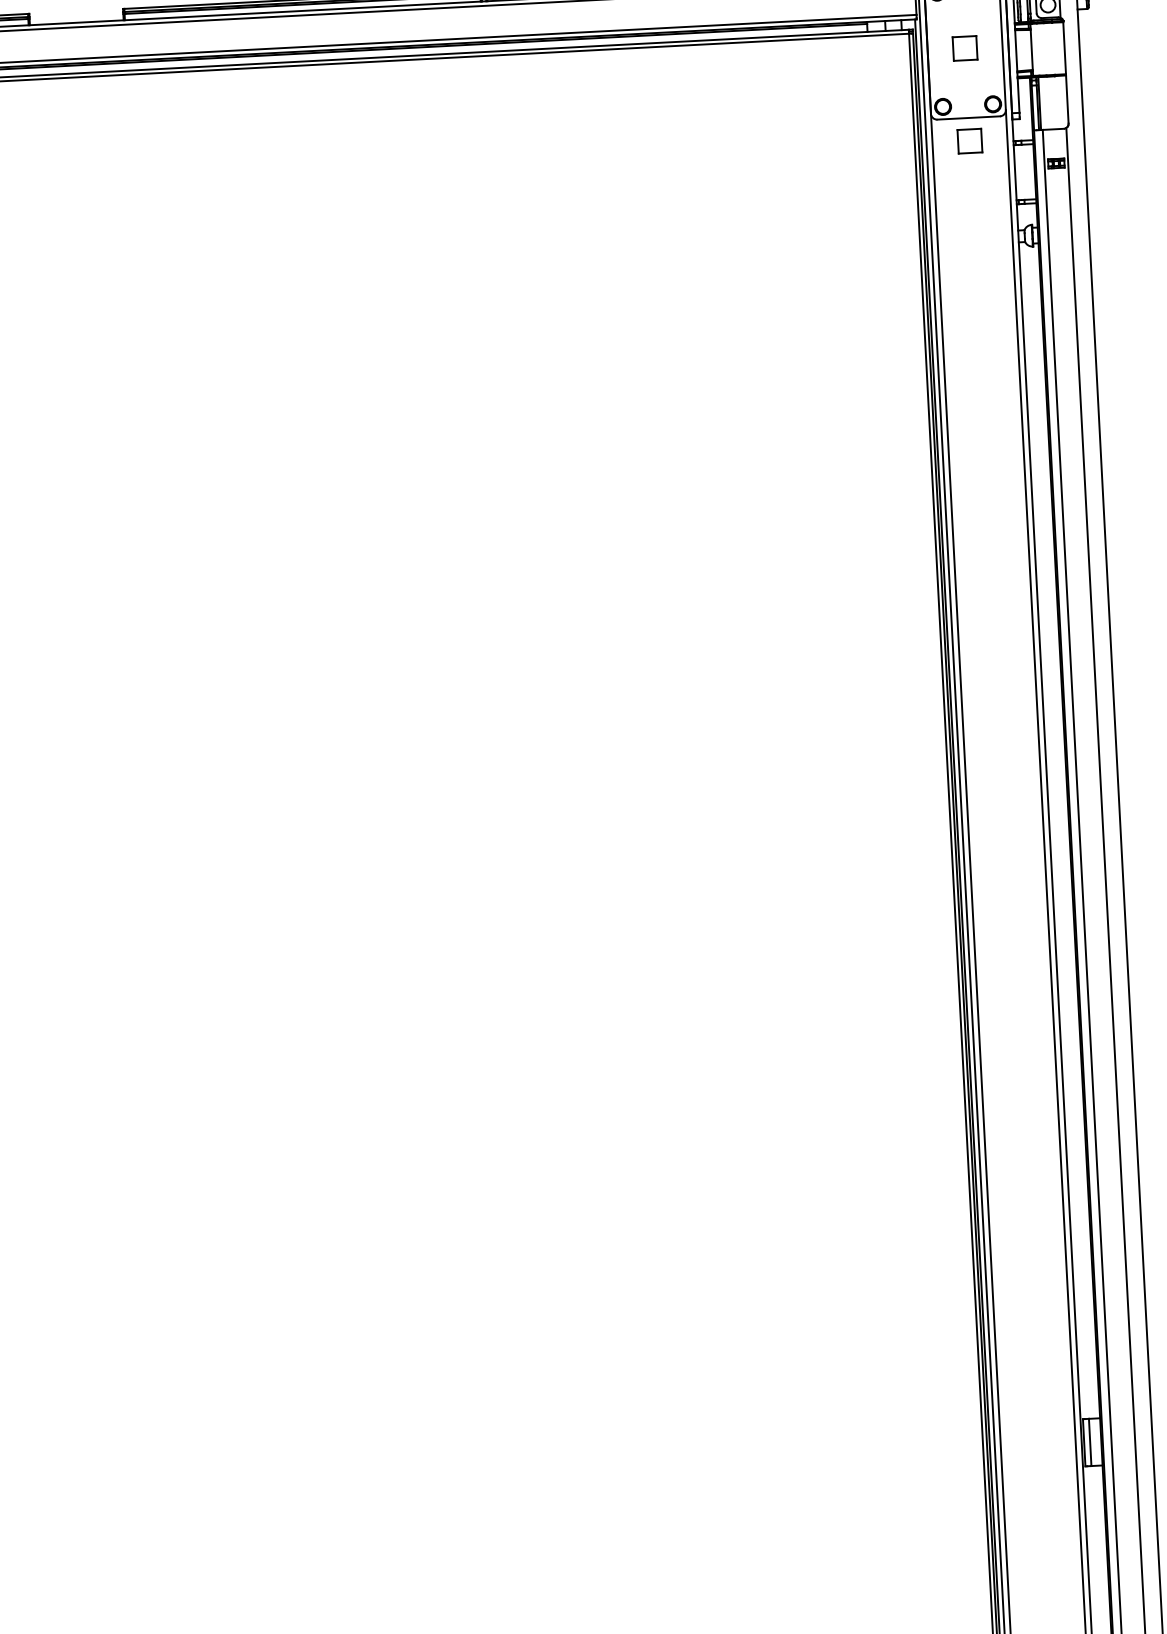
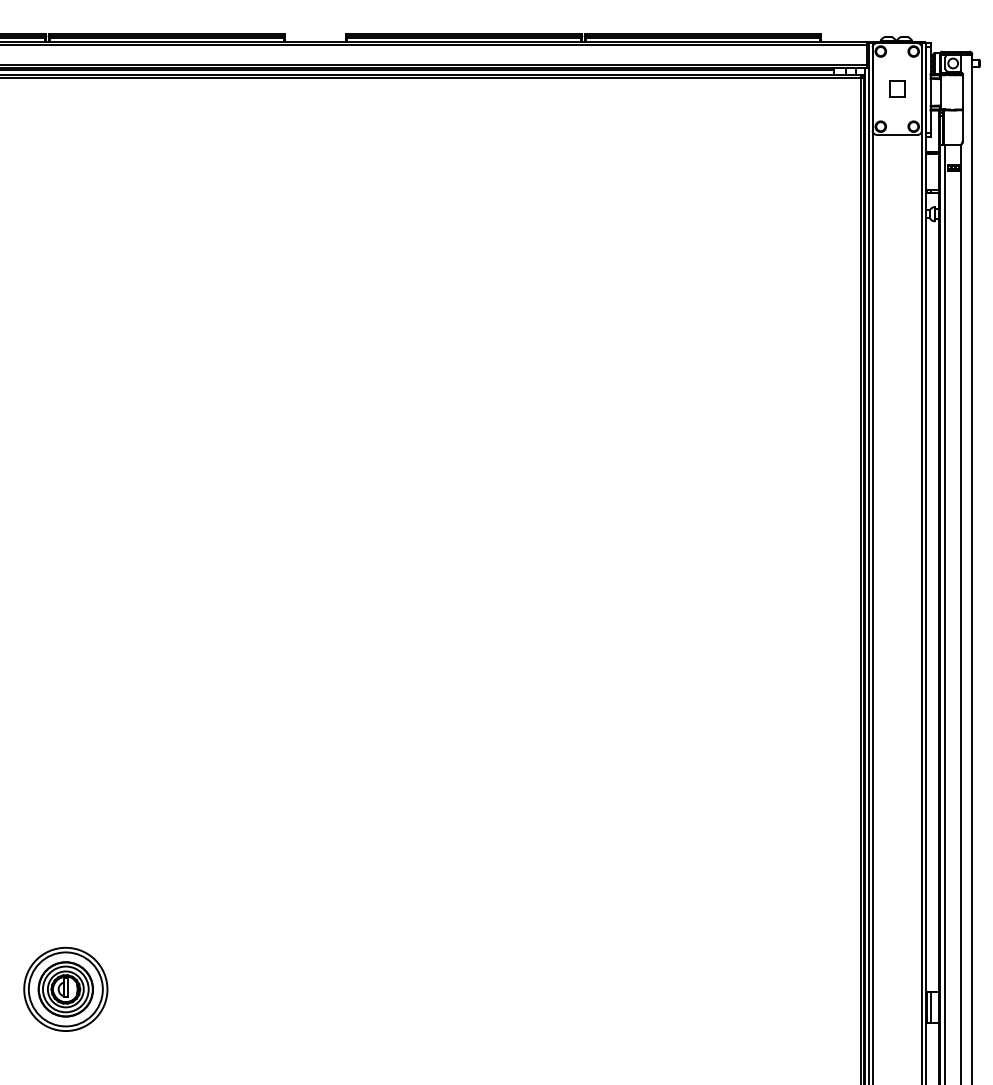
part: (970, 140) -> (897, 149), removed

